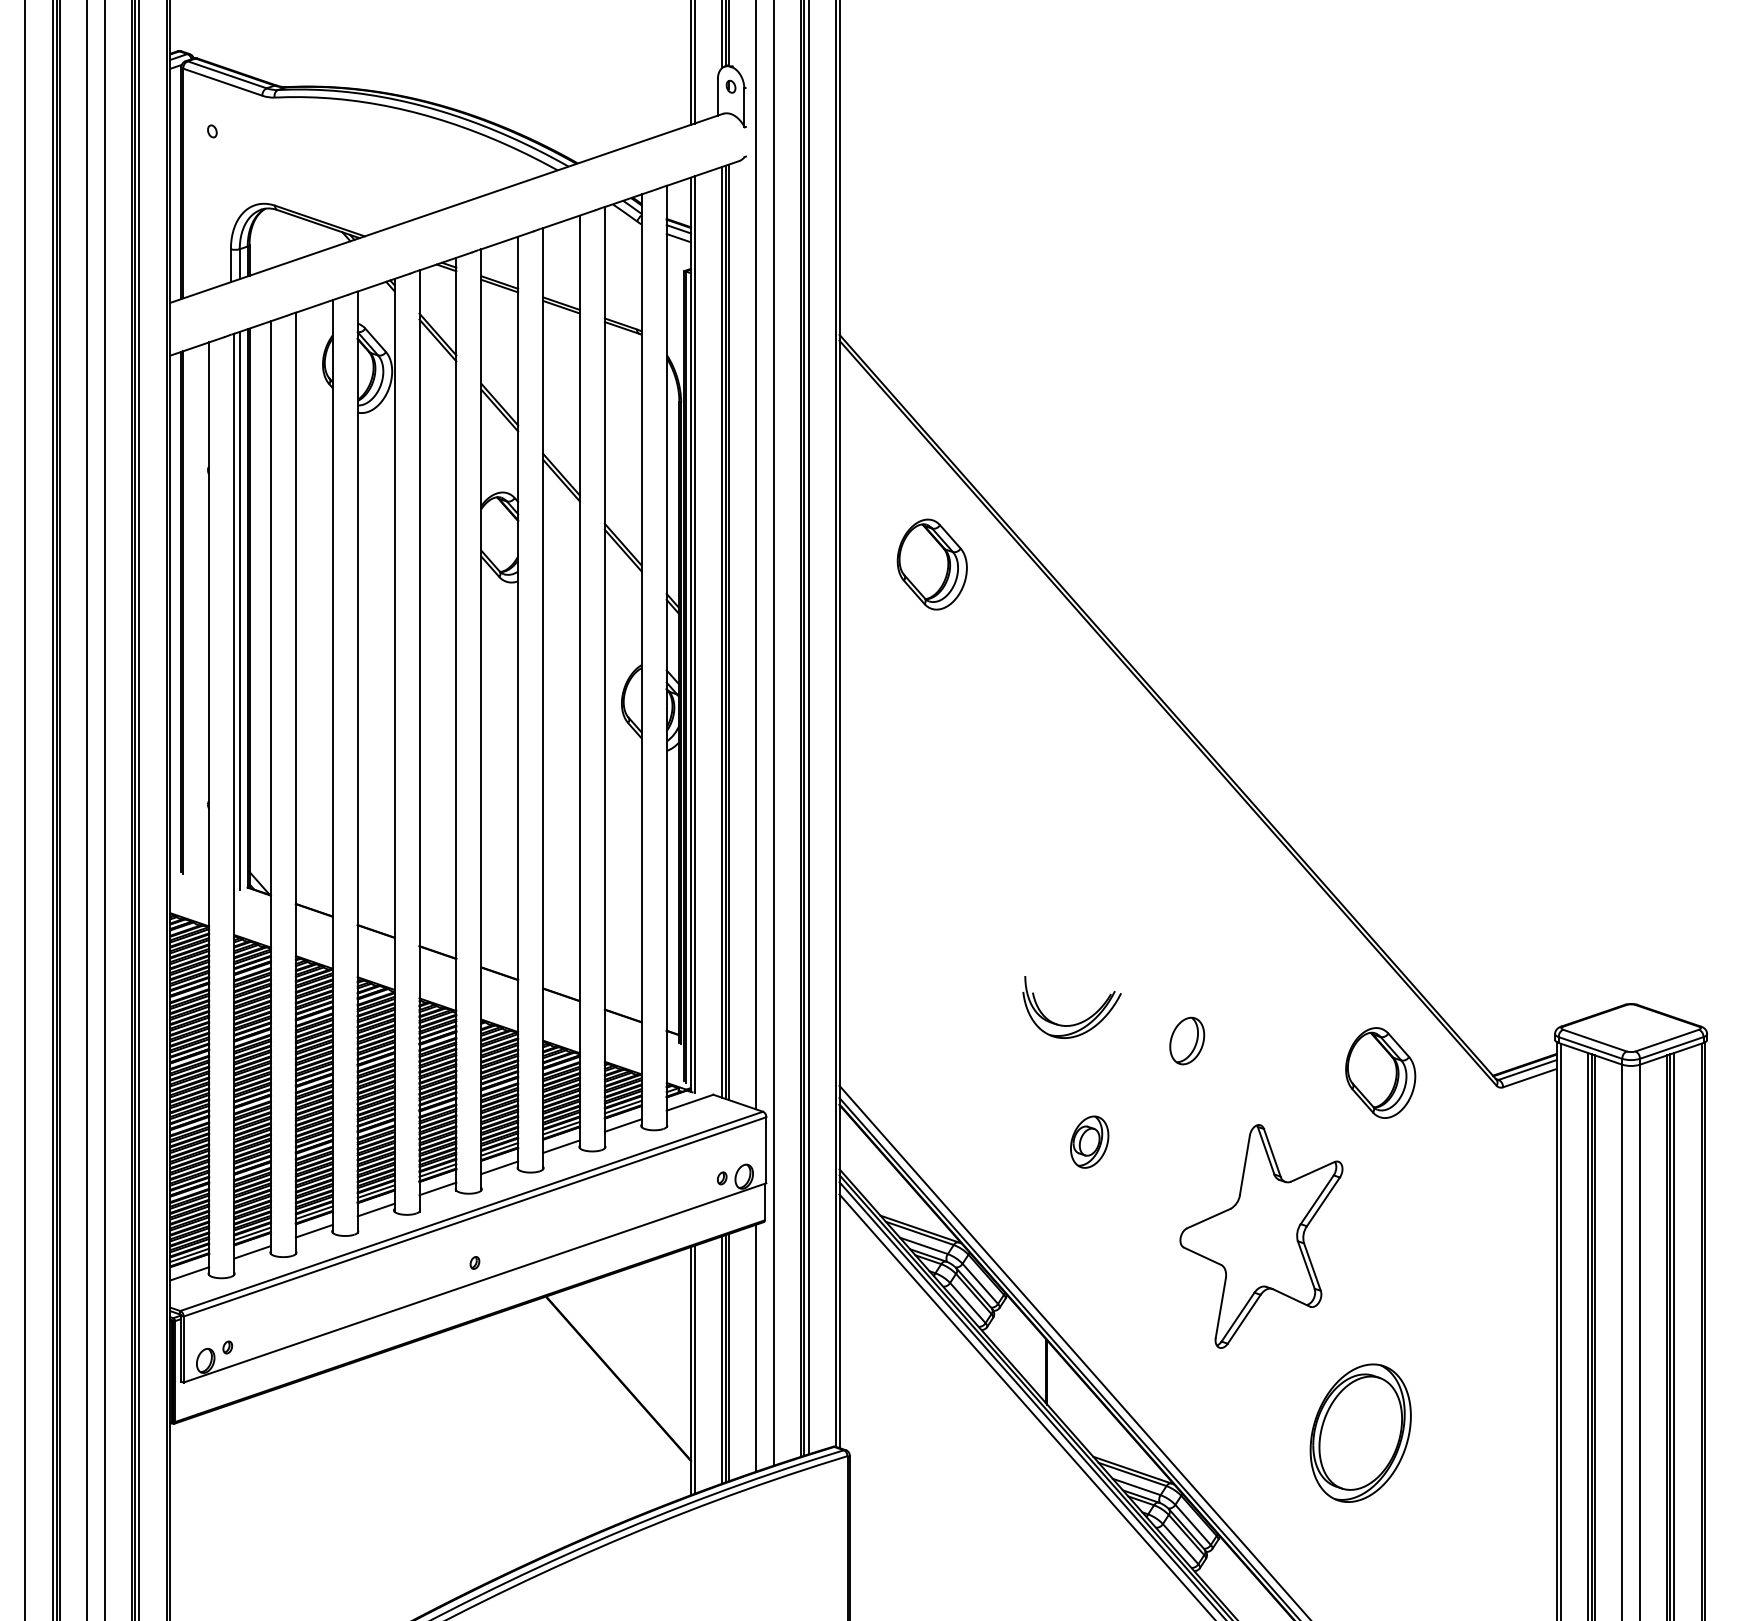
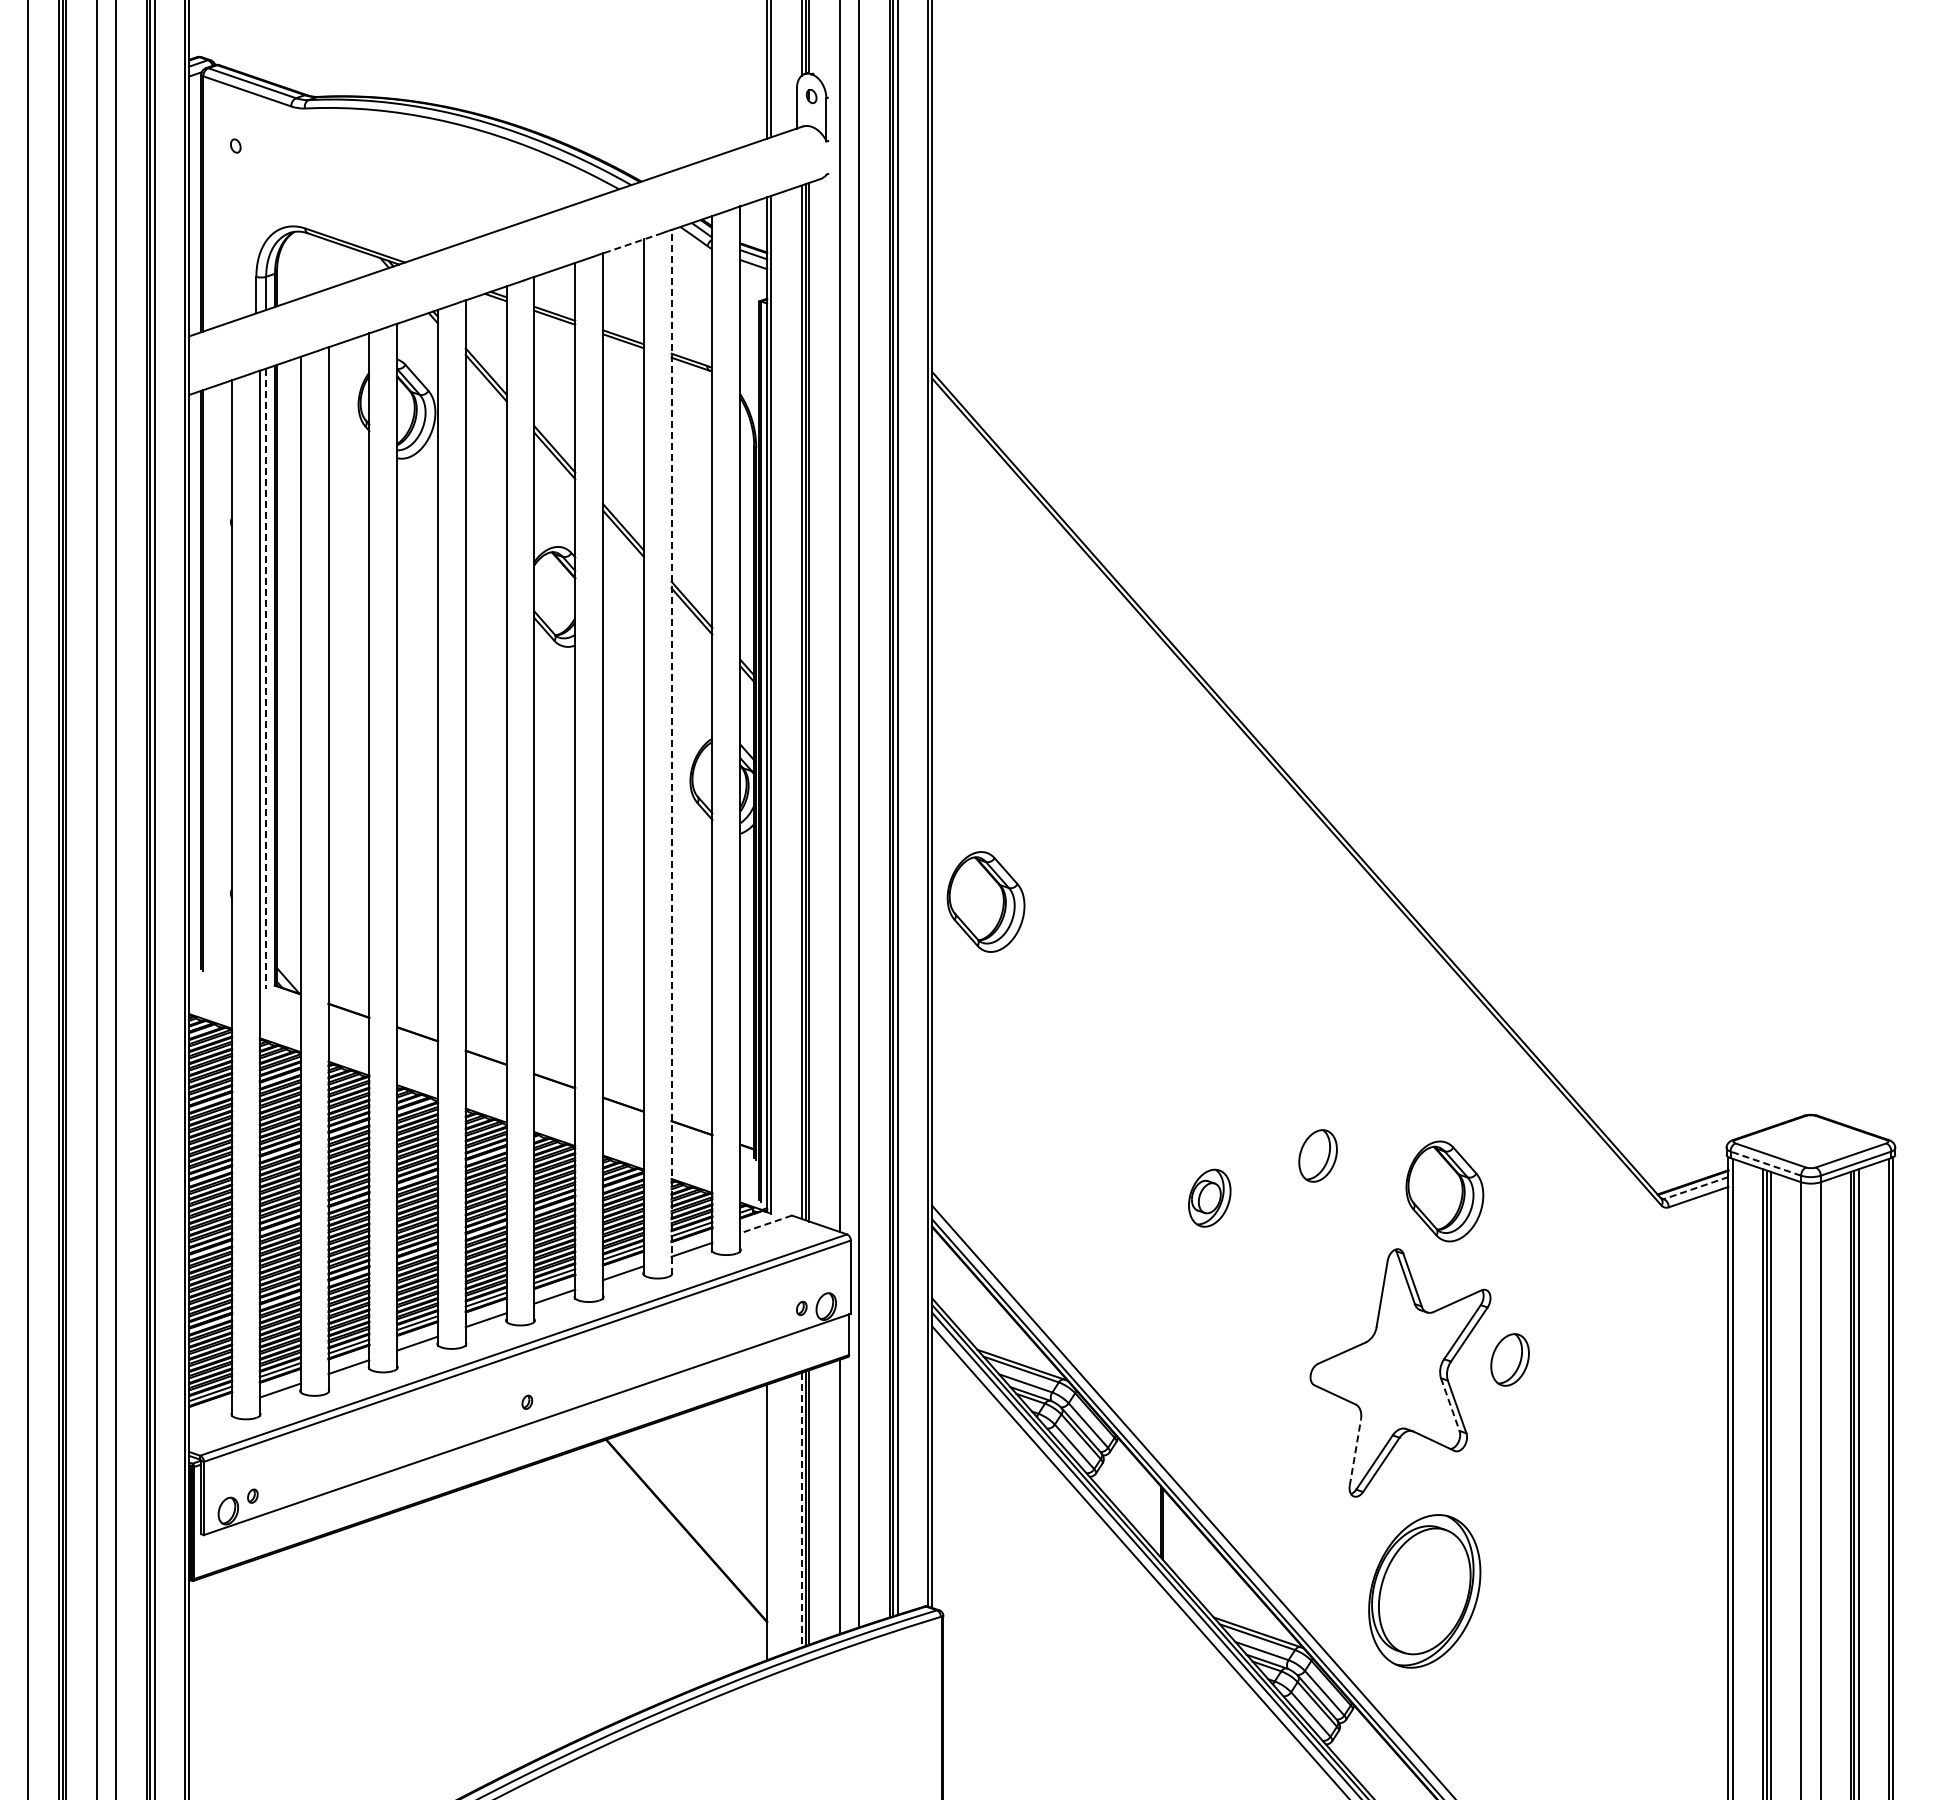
line: (569, 219) -> (632, 243), solid -> dashed
part: (931, 564) -> (985, 901), moved
line: (240, 610) -> (266, 678), solid -> dashed
line: (604, 677) -> (671, 752), solid -> dashed
part: (1078, 1022) -> (1197, 1135), removed
line: (1590, 1047) -> (1765, 1163), solid -> dashed
line: (1527, 1070) -> (1695, 1188), solid -> dashed
part: (1380, 1073) -> (1444, 1191), moved
line: (689, 1102) -> (765, 1224), solid -> dashed
part: (1089, 1141) -> (1209, 1197), moved
part: (1359, 1224) -> (1509, 1359), added
line: (1306, 1264) -> (1450, 1404), solid -> dashed
line: (189, 1273) -> (210, 1414), removed
line: (1220, 1308) -> (1355, 1452), solid -> dashed
line: (721, 1360) -> (801, 1510), solid -> dashed
line: (694, 1369) -> (771, 1520), removed
part: (1360, 1433) -> (1424, 1591), moved

